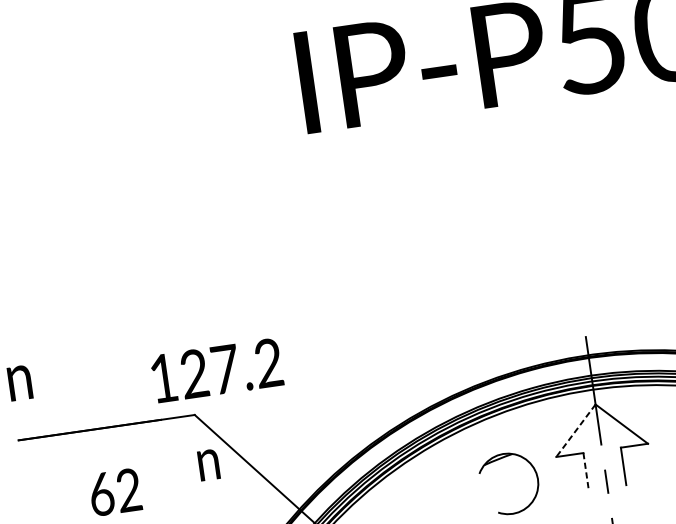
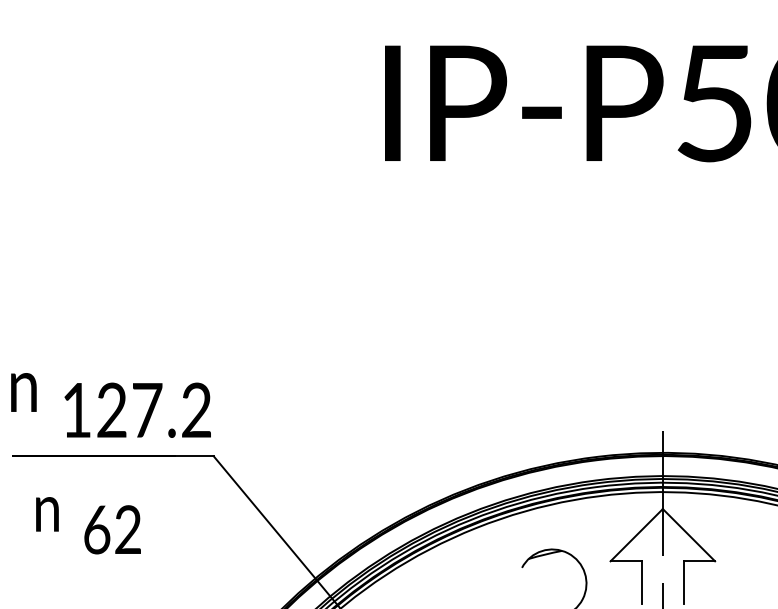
text: (216, 369) -> (137, 409), moved
line: (575, 431) -> (636, 535), dashed -> solid
text: (208, 465) -> (47, 514), moved
line: (586, 472) -> (641, 583), dashed -> solid

